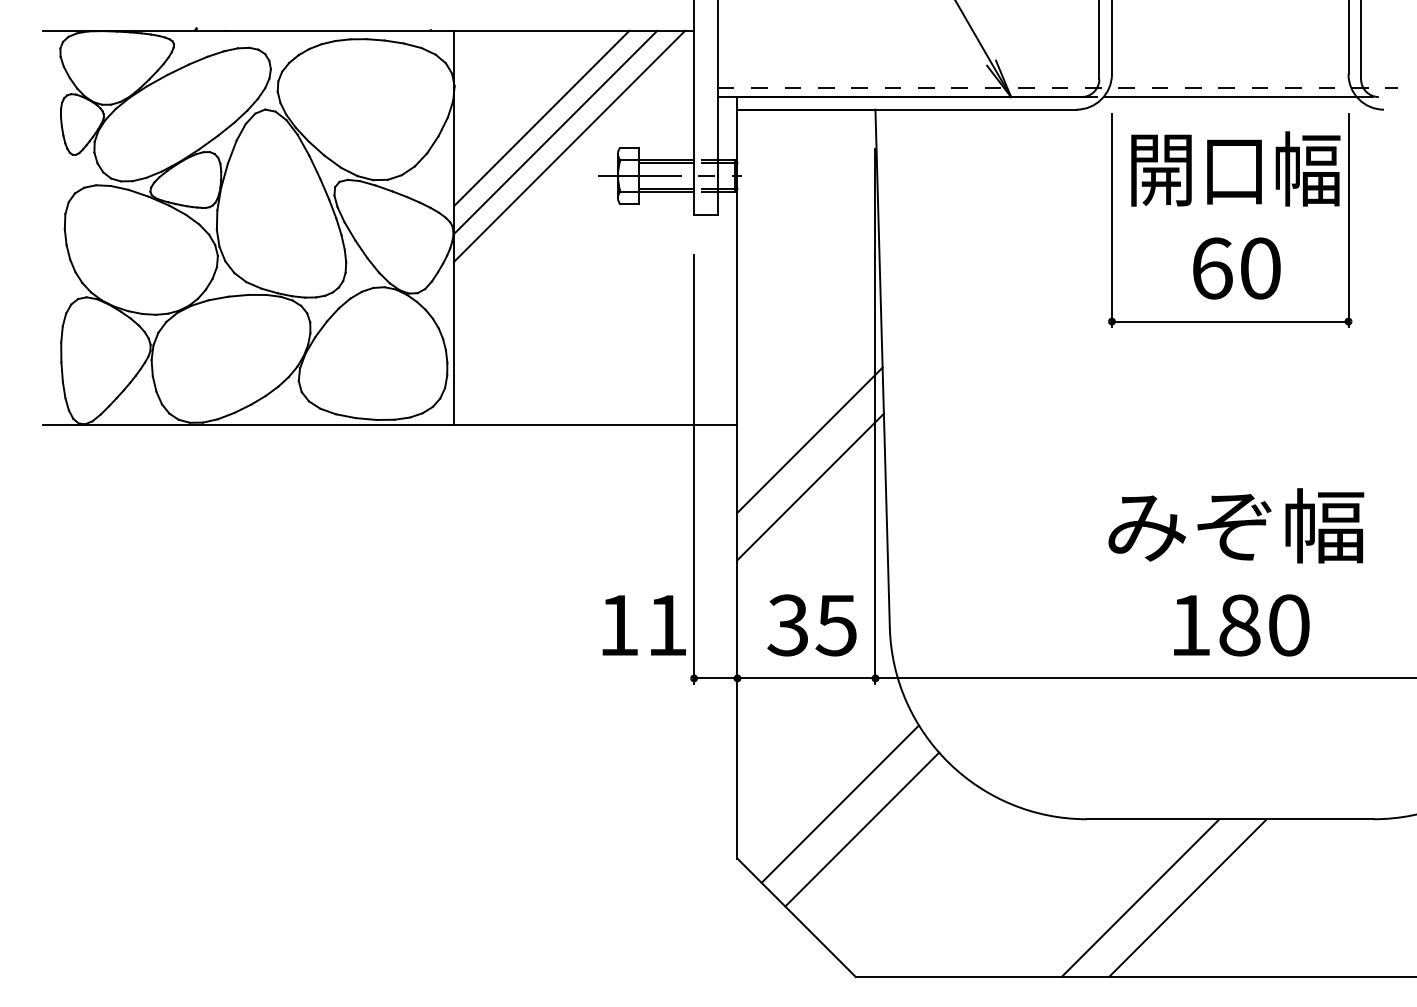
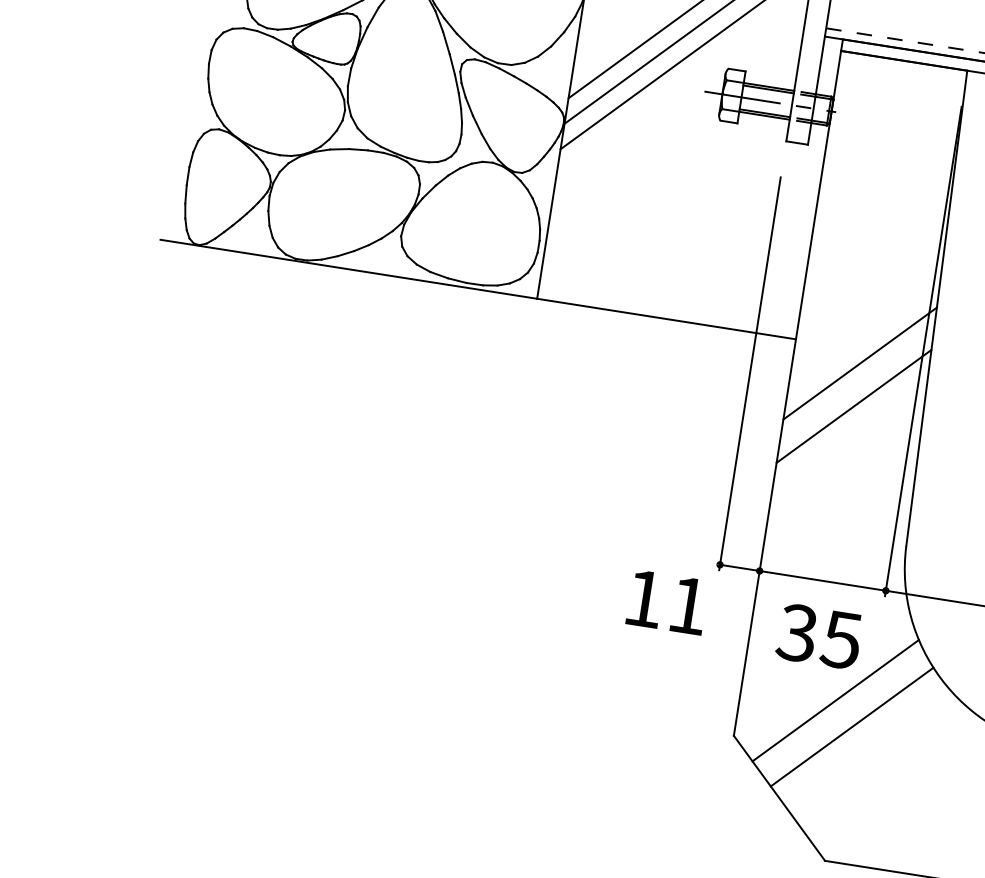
text: (643, 625) -> (666, 602), moved
text: (811, 625) -> (818, 636), moved

